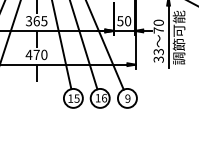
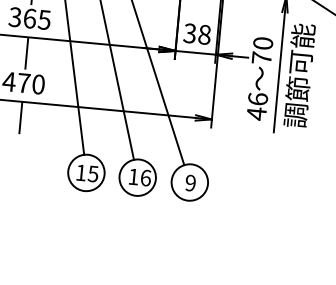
text: (124, 21) -> (197, 34), 50 -> 38
text: (158, 55) -> (256, 105), 33 -> 46

